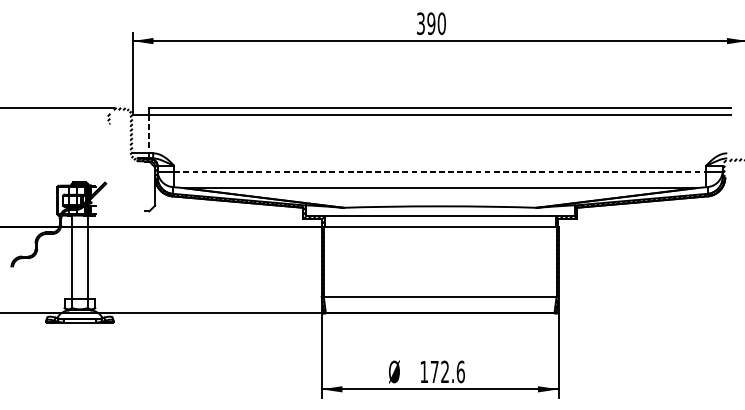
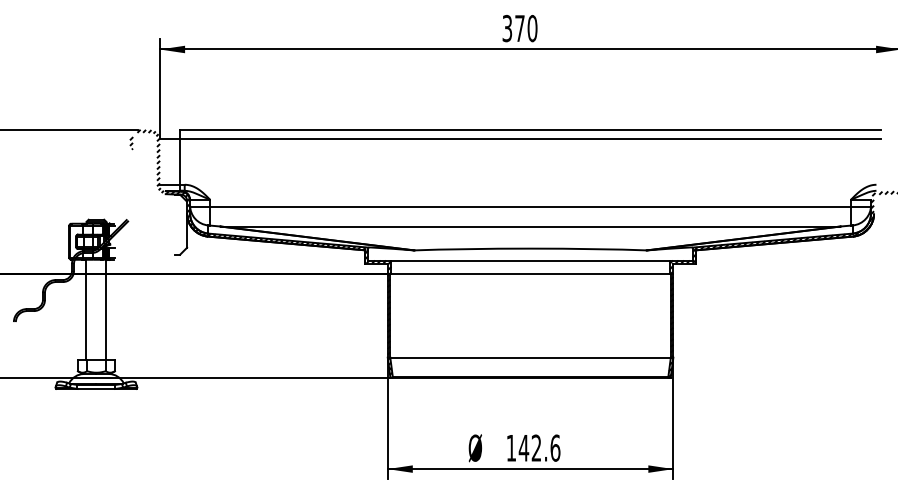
text: (431, 23) -> (519, 28), 390 -> 370
line: (149, 134) -> (180, 162), dashed -> solid
line: (440, 171) -> (531, 206), dashed -> solid
text: (434, 372) -> (523, 448), 172.6 -> 142.6

